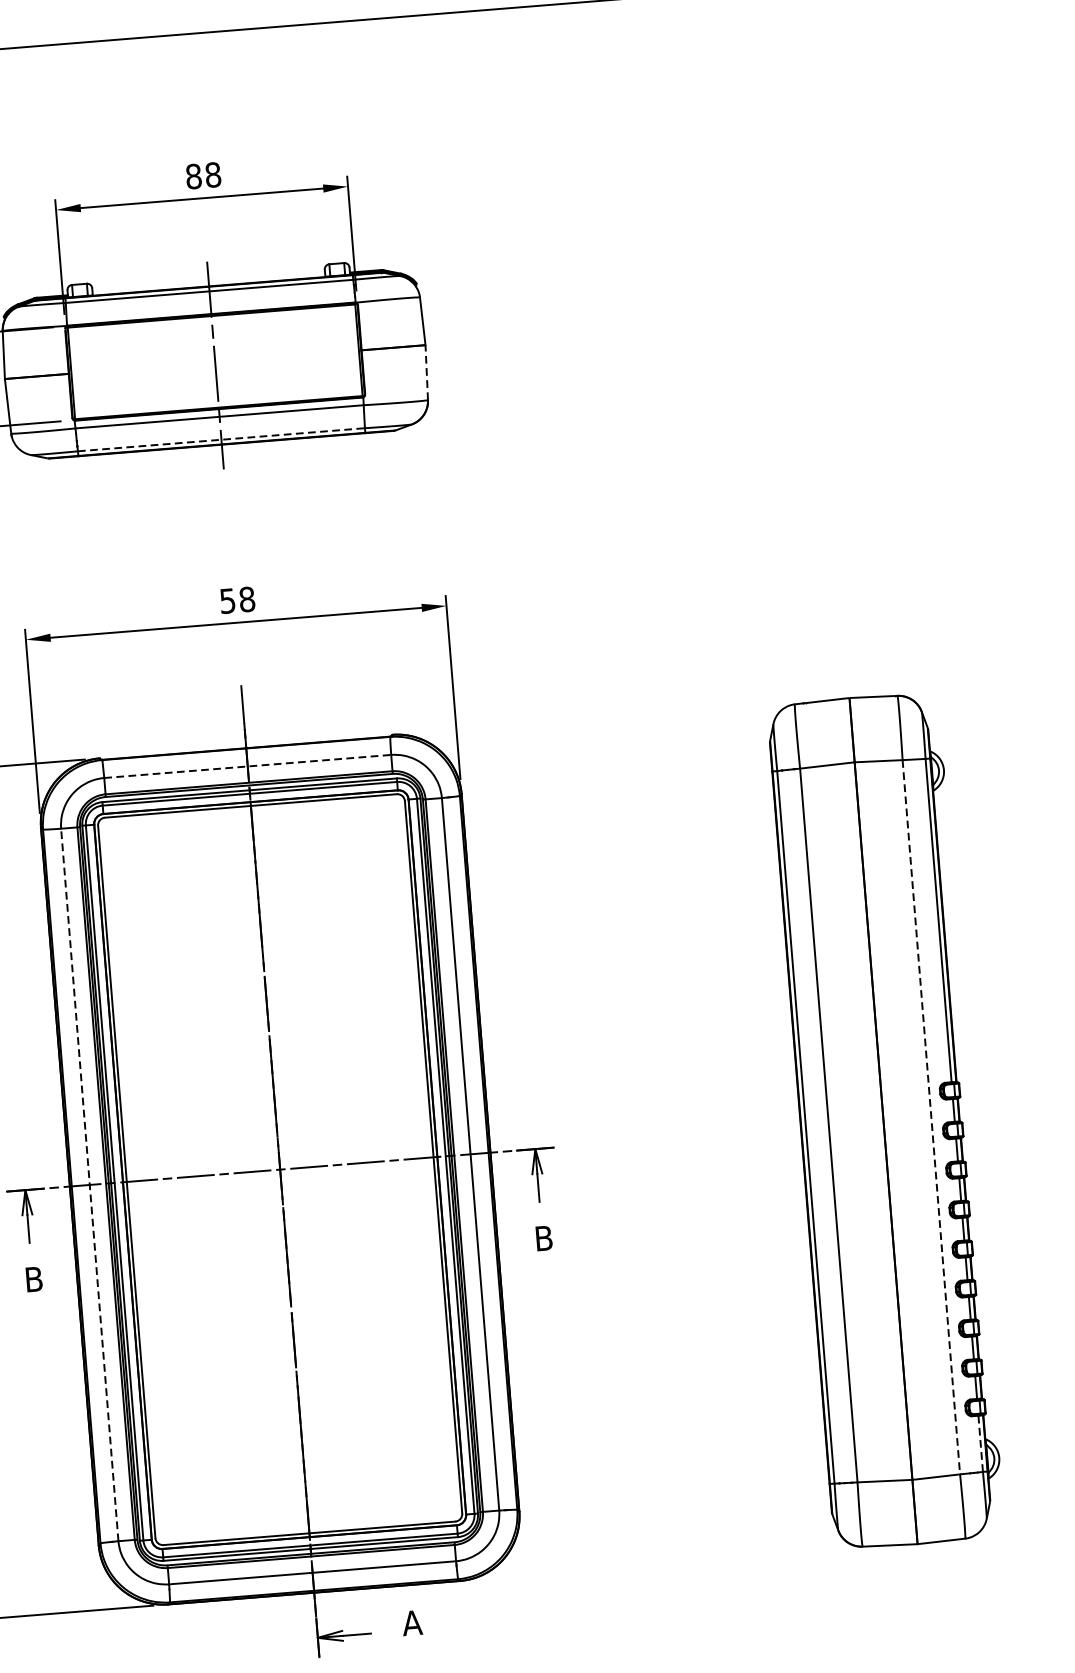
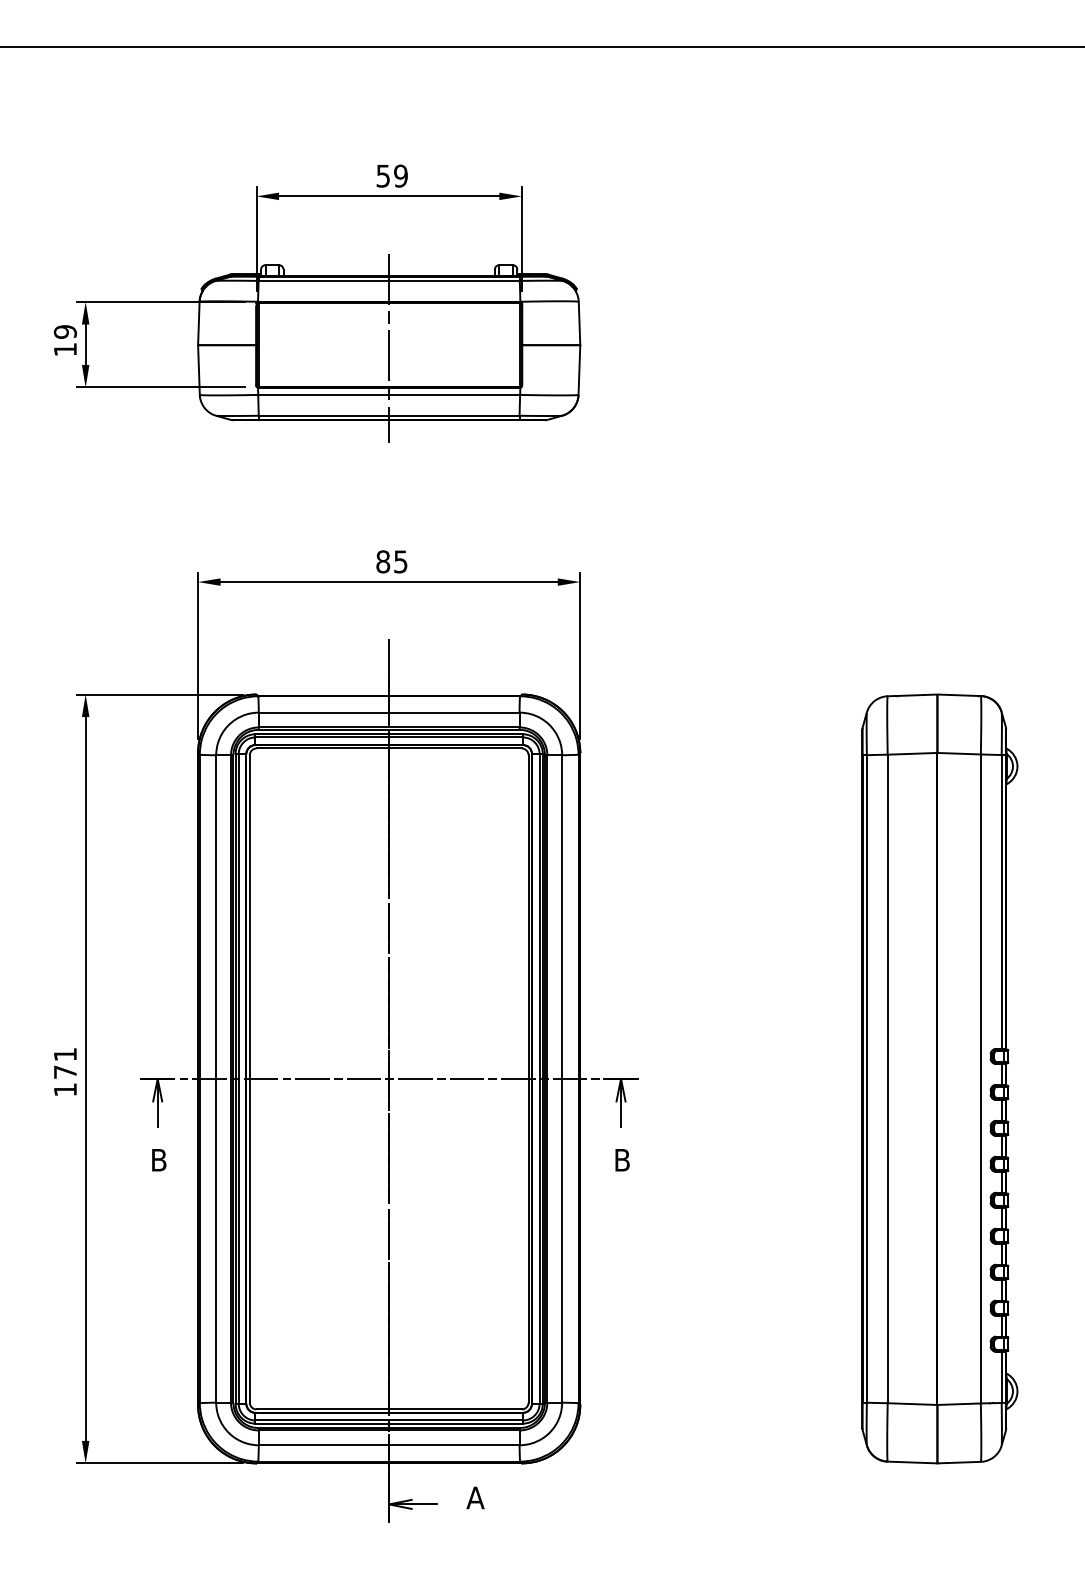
text: (202, 175) -> (391, 175), 88 -> 59
line: (426, 373) -> (579, 370), dashed -> solid
line: (221, 439) -> (389, 415), dashed -> solid
text: (236, 599) -> (391, 561), 58 -> 85
line: (248, 766) -> (389, 712), dashed -> solid
line: (930, 1117) -> (980, 1079), dashed -> solid
line: (90, 1184) -> (216, 1078), dashed -> solid
line: (980, 1443) -> (1001, 1377), dashed -> solid

